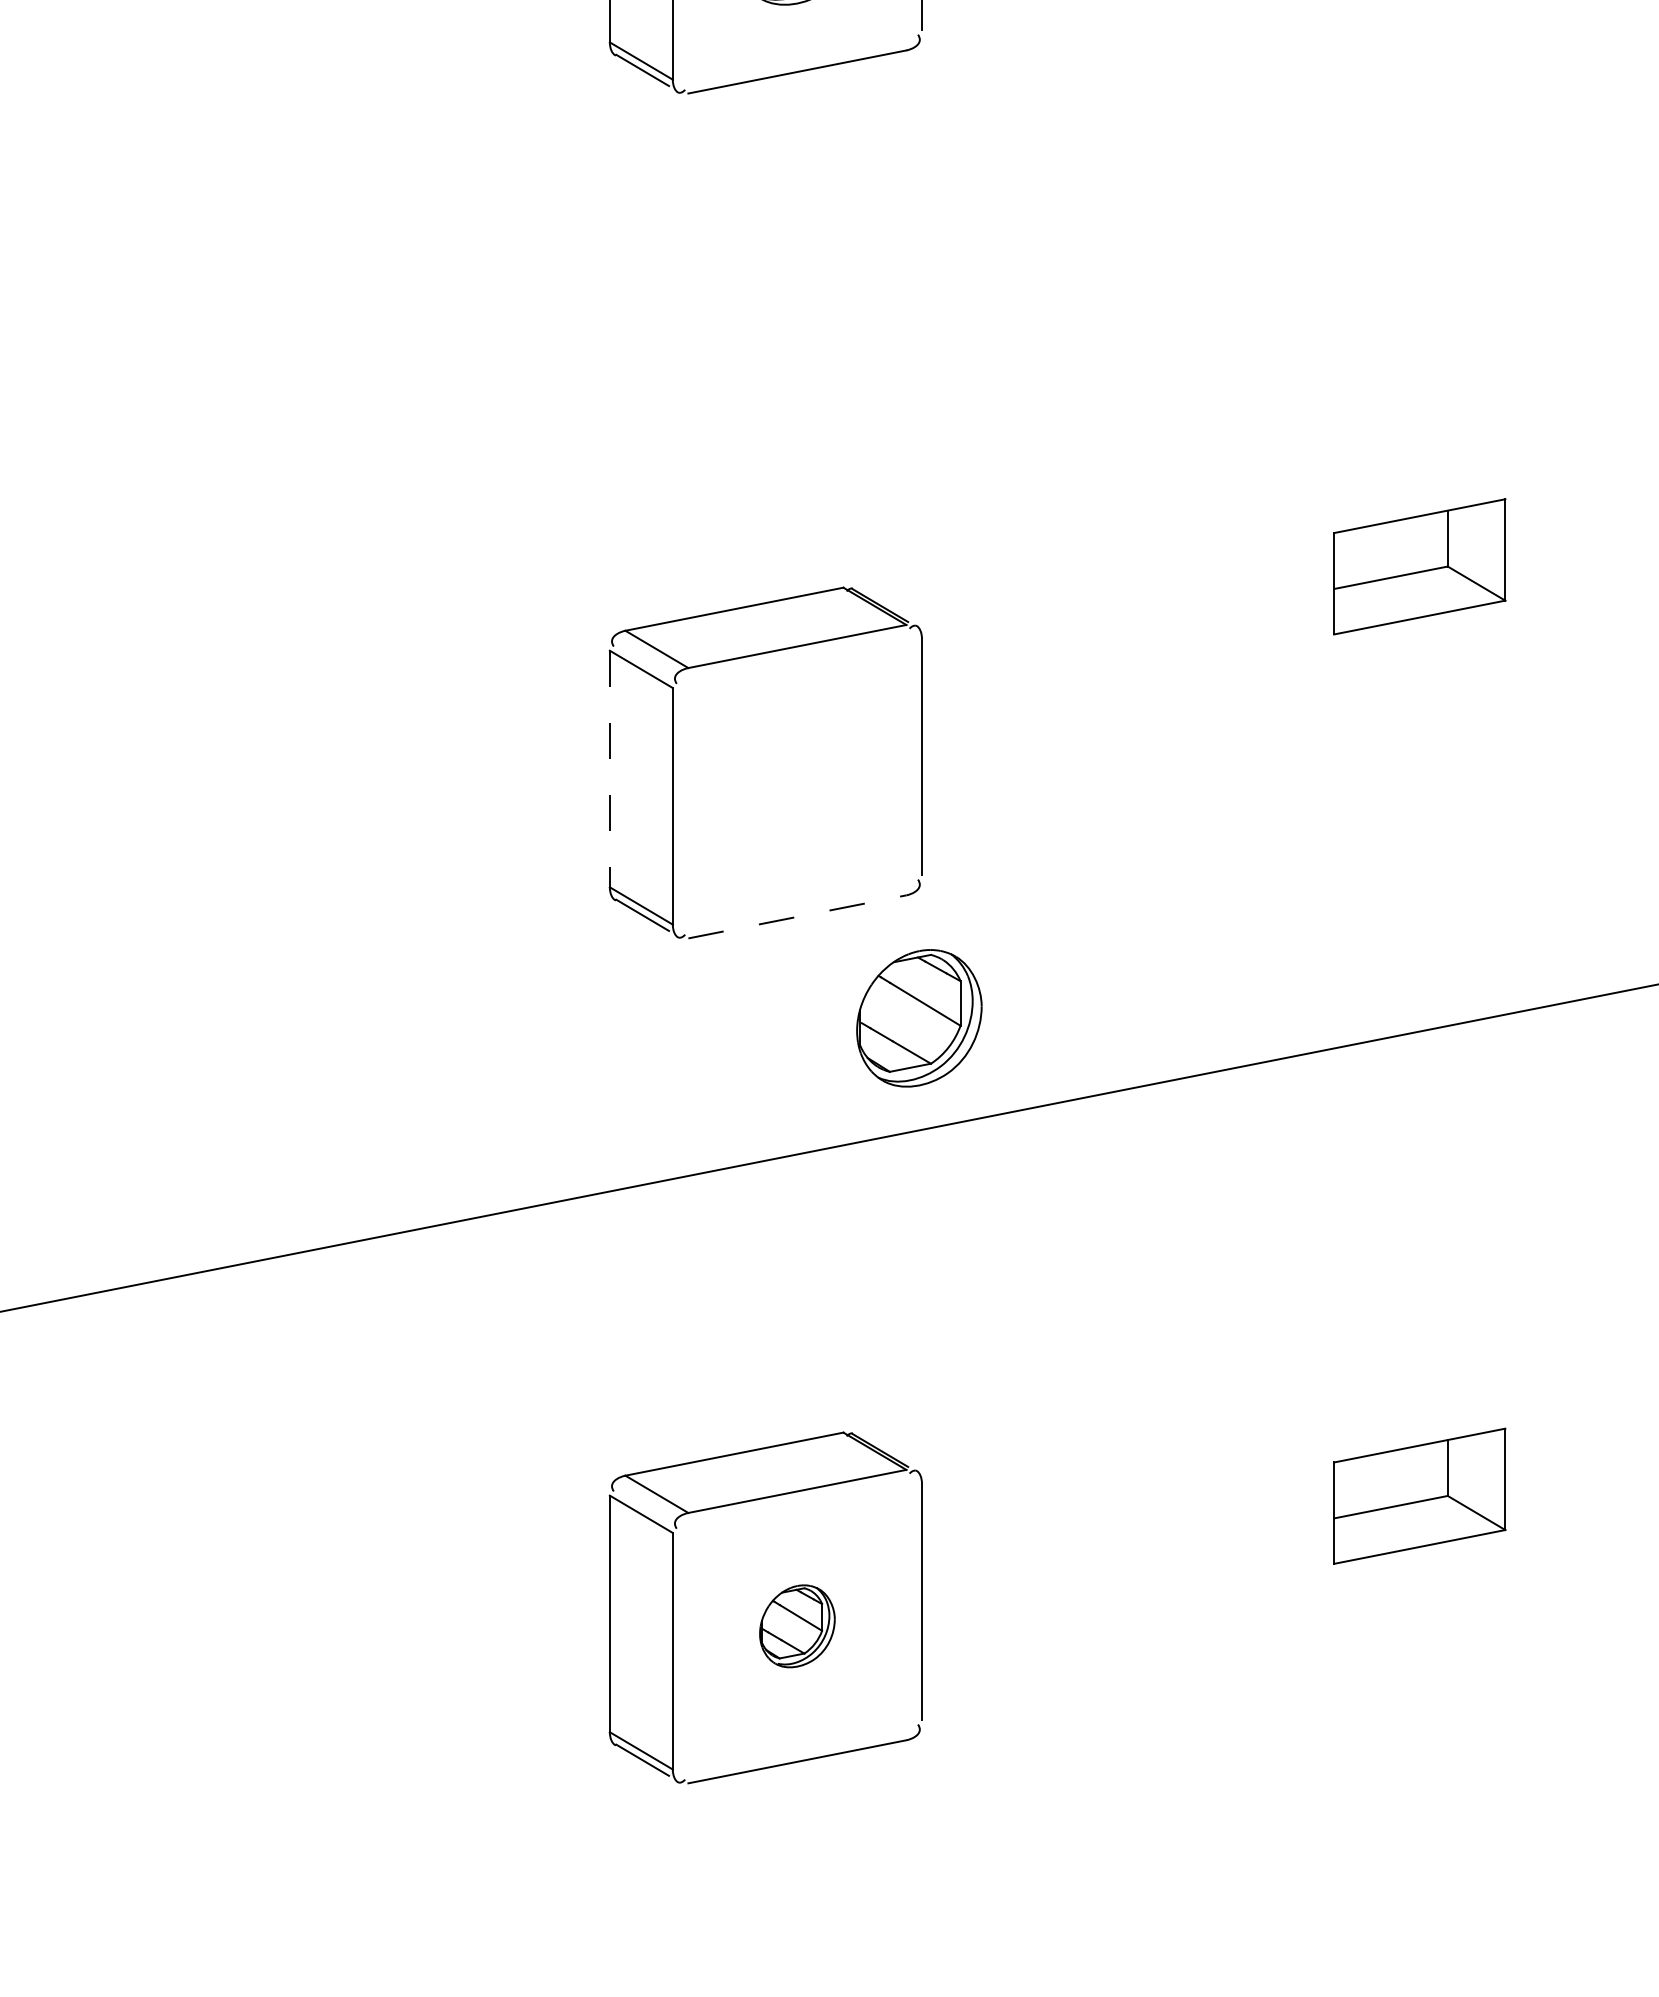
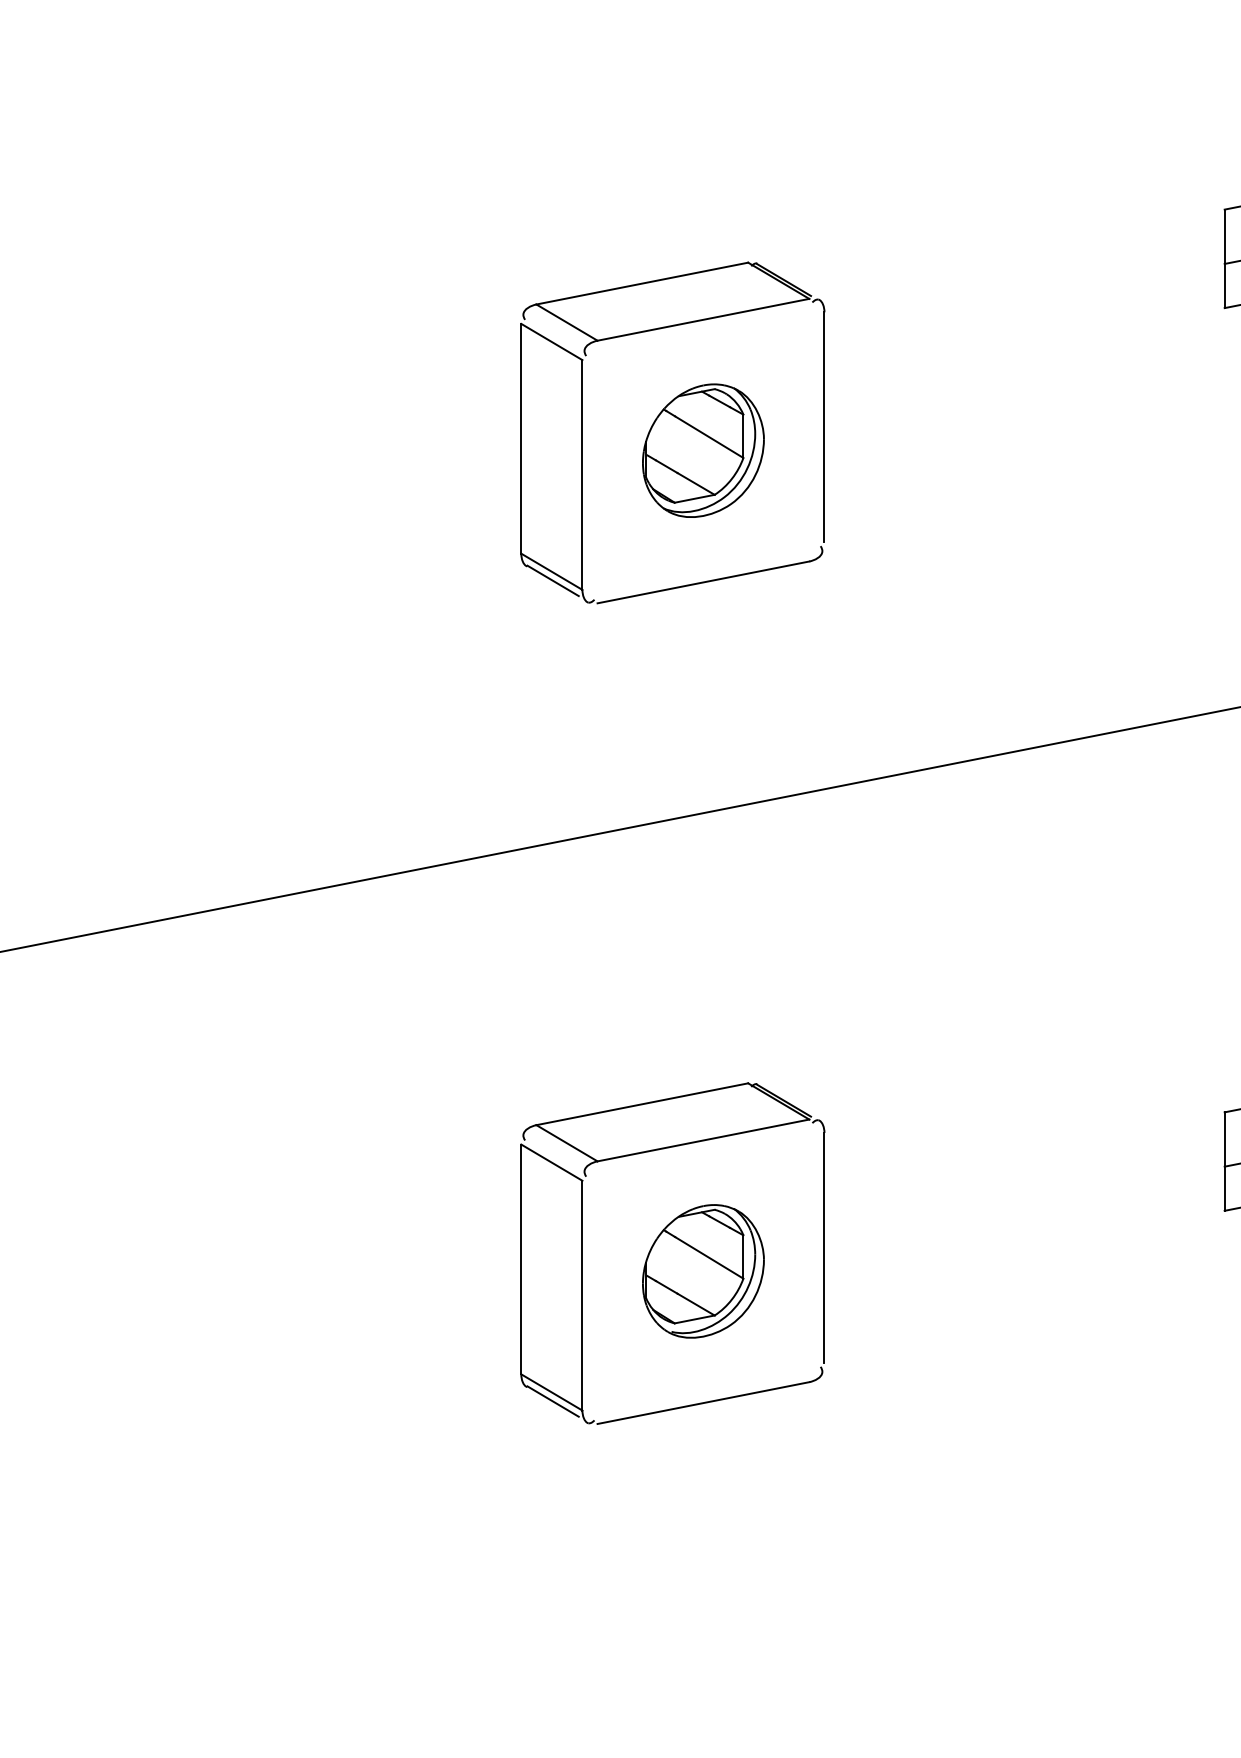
line: (609, 769) -> (520, 439), dashed -> solid
line: (797, 916) -> (703, 582), dashed -> solid
part: (919, 1018) -> (703, 450), moved
part: (797, 1626) -> (703, 1271), size x1.67

